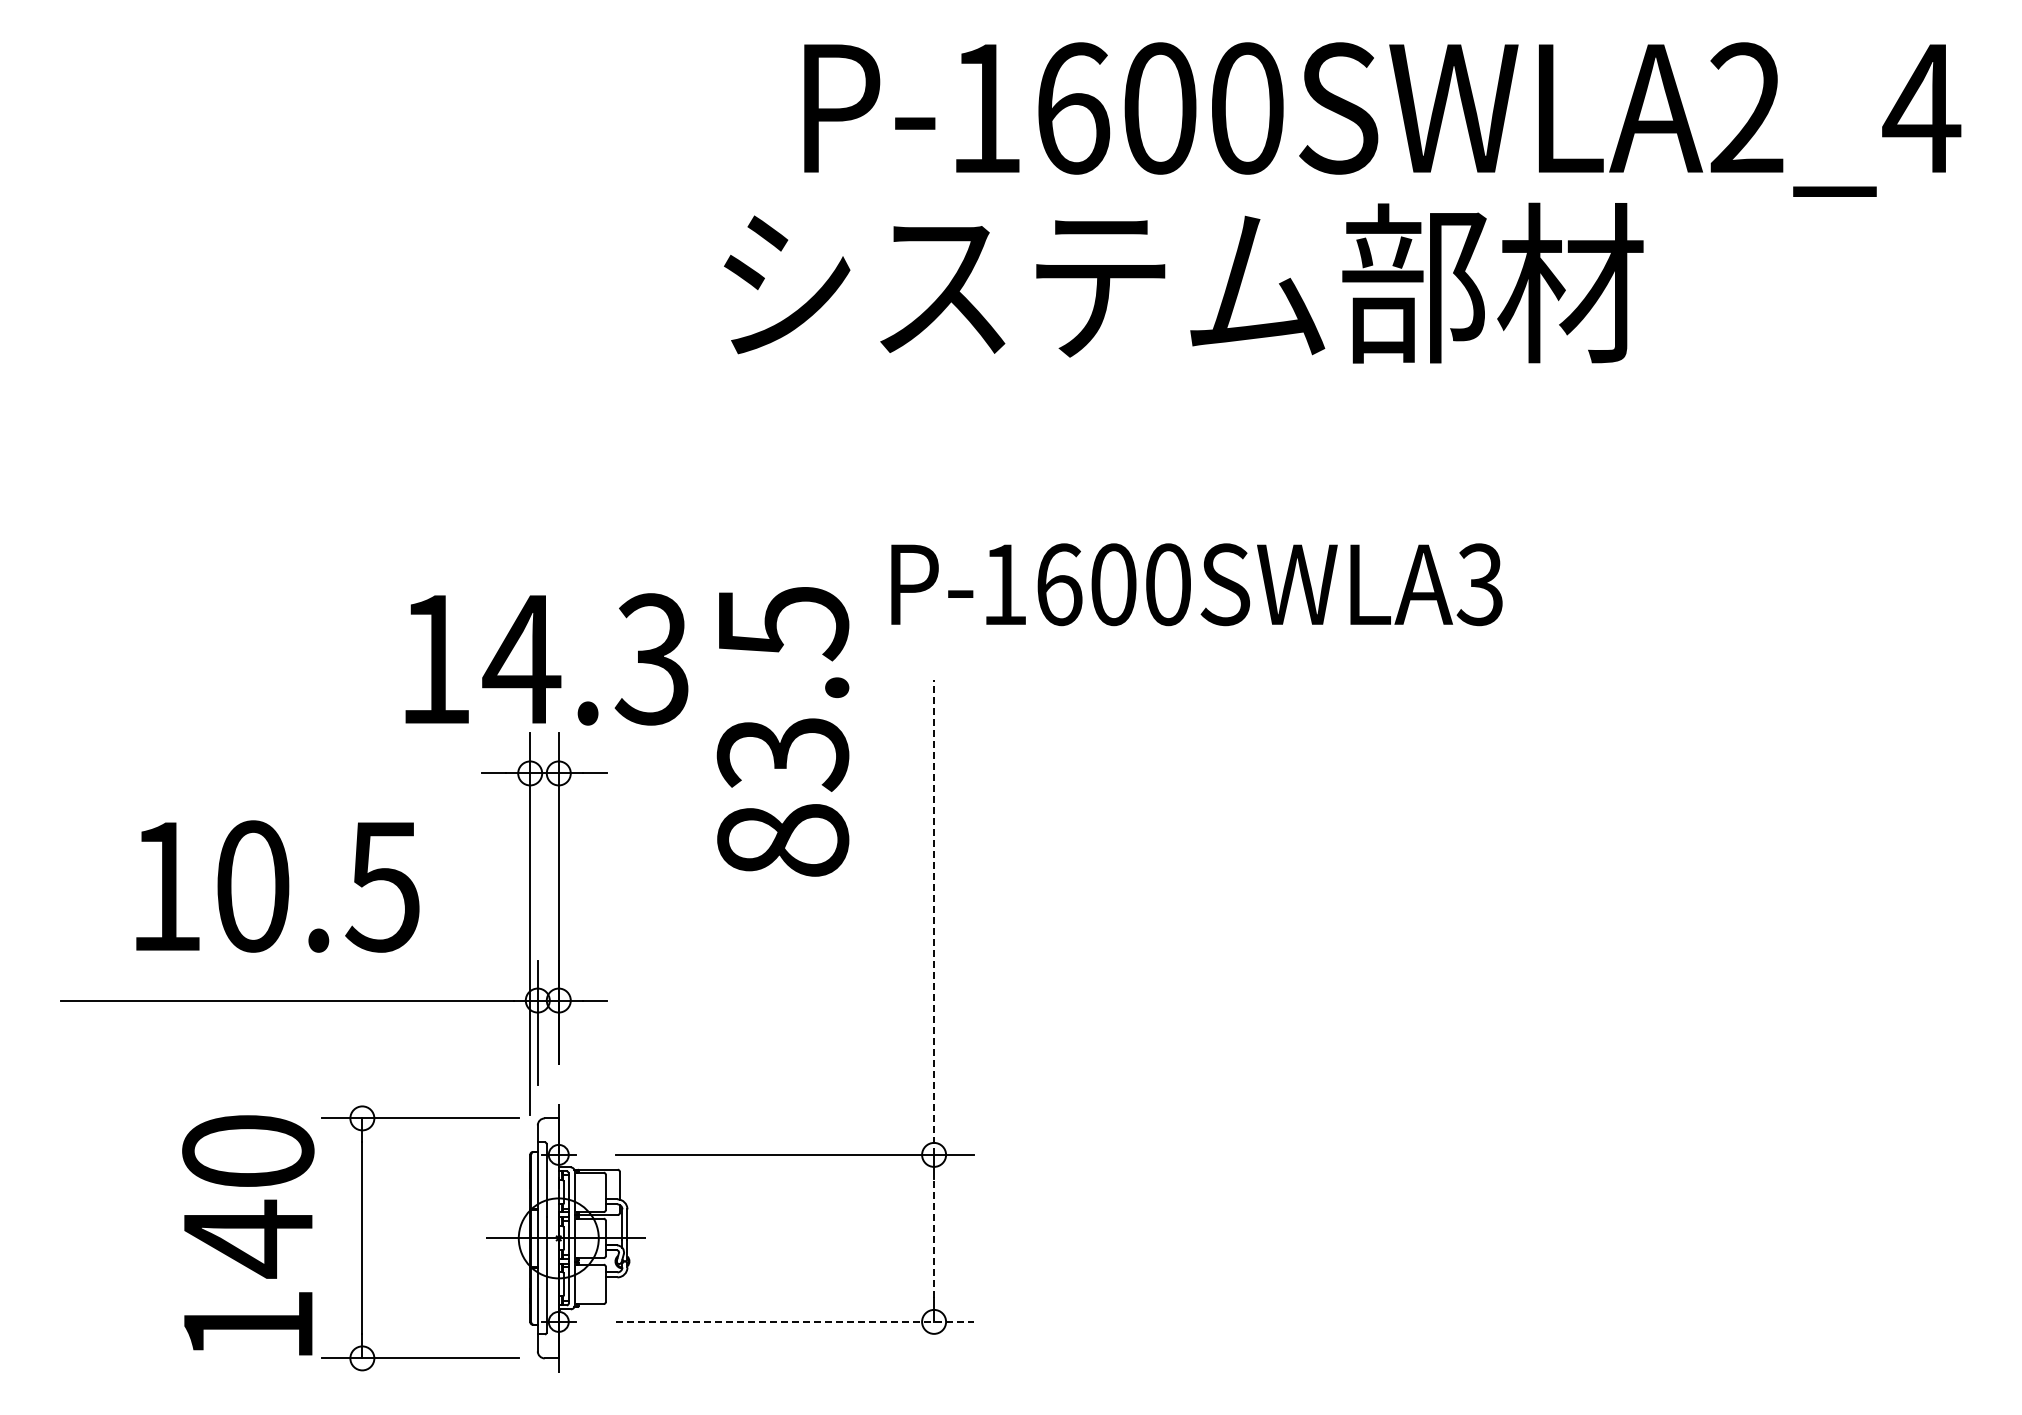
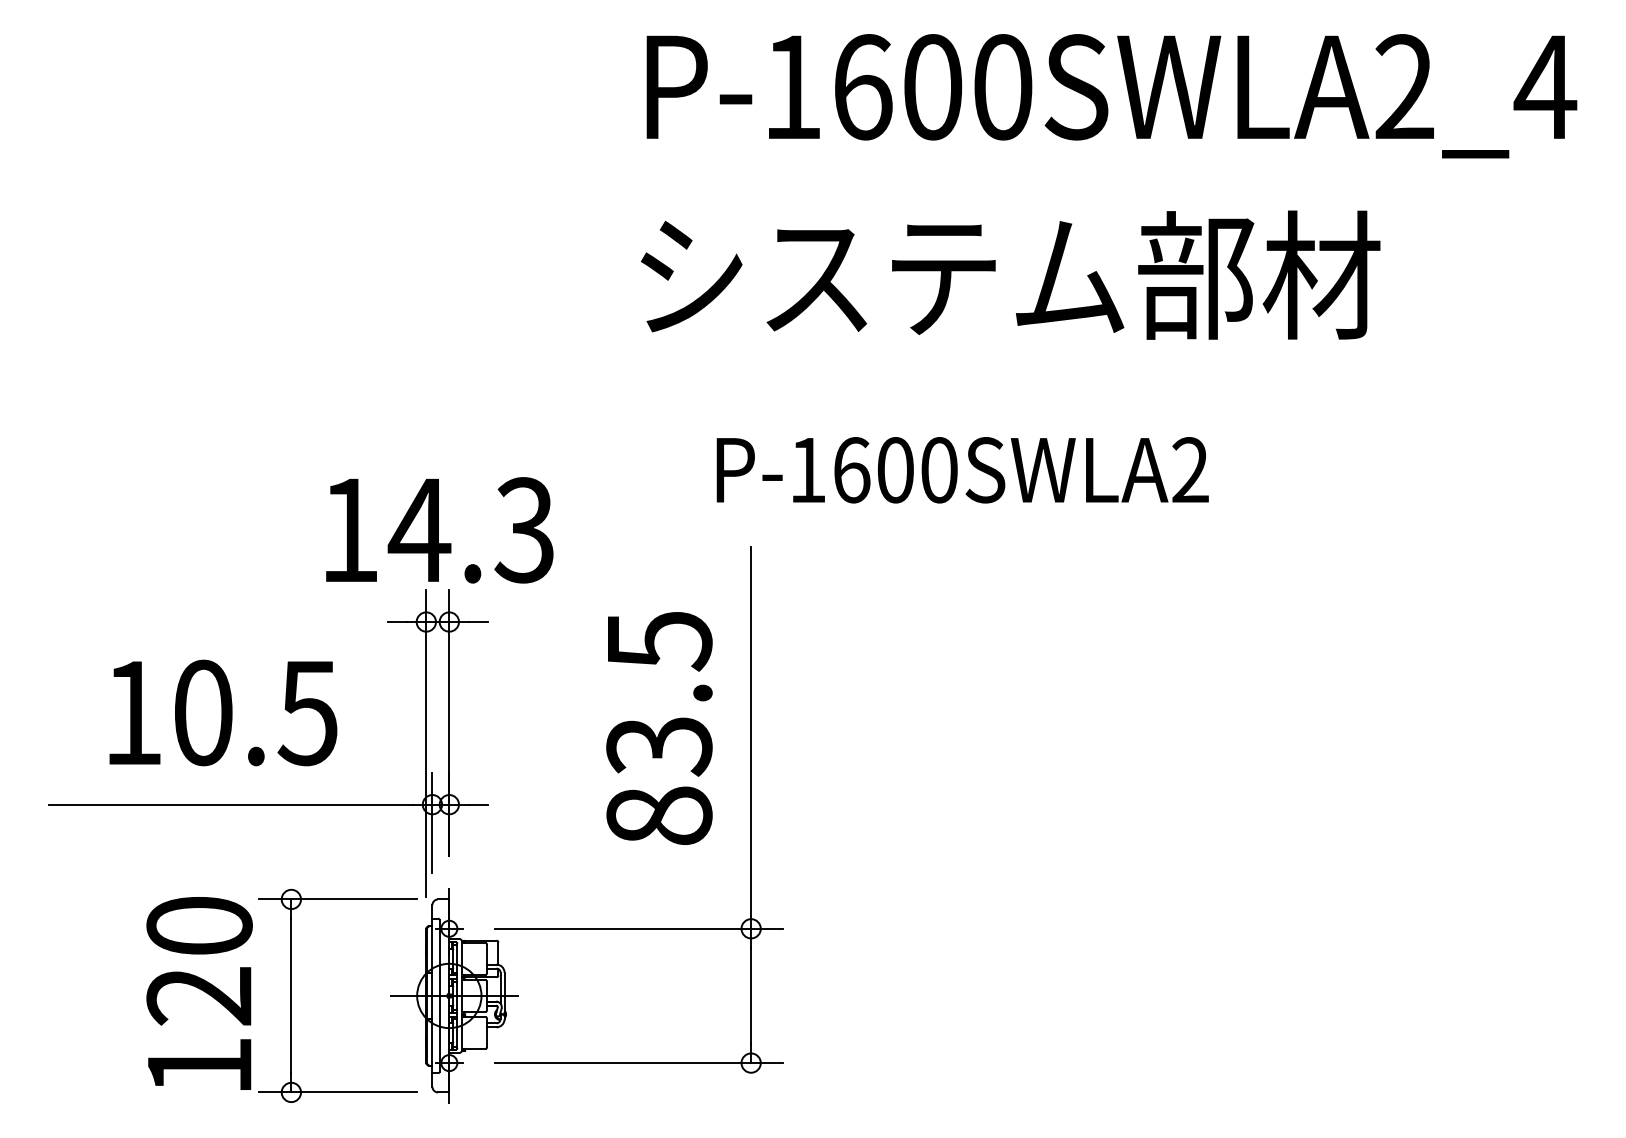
text: (1183, 282) -> (1010, 274), moved
text: (1479, 584) -> (1189, 470), P-1600SWLA3 -> P-1600SWLA2
text: (782, 731) -> (658, 728), moved
line: (934, 917) -> (751, 737), dashed -> solid
line: (934, 1237) -> (751, 995), dashed -> solid
text: (247, 1238) -> (198, 996), 140 -> 120
line: (795, 1321) -> (639, 1062), dashed -> solid

